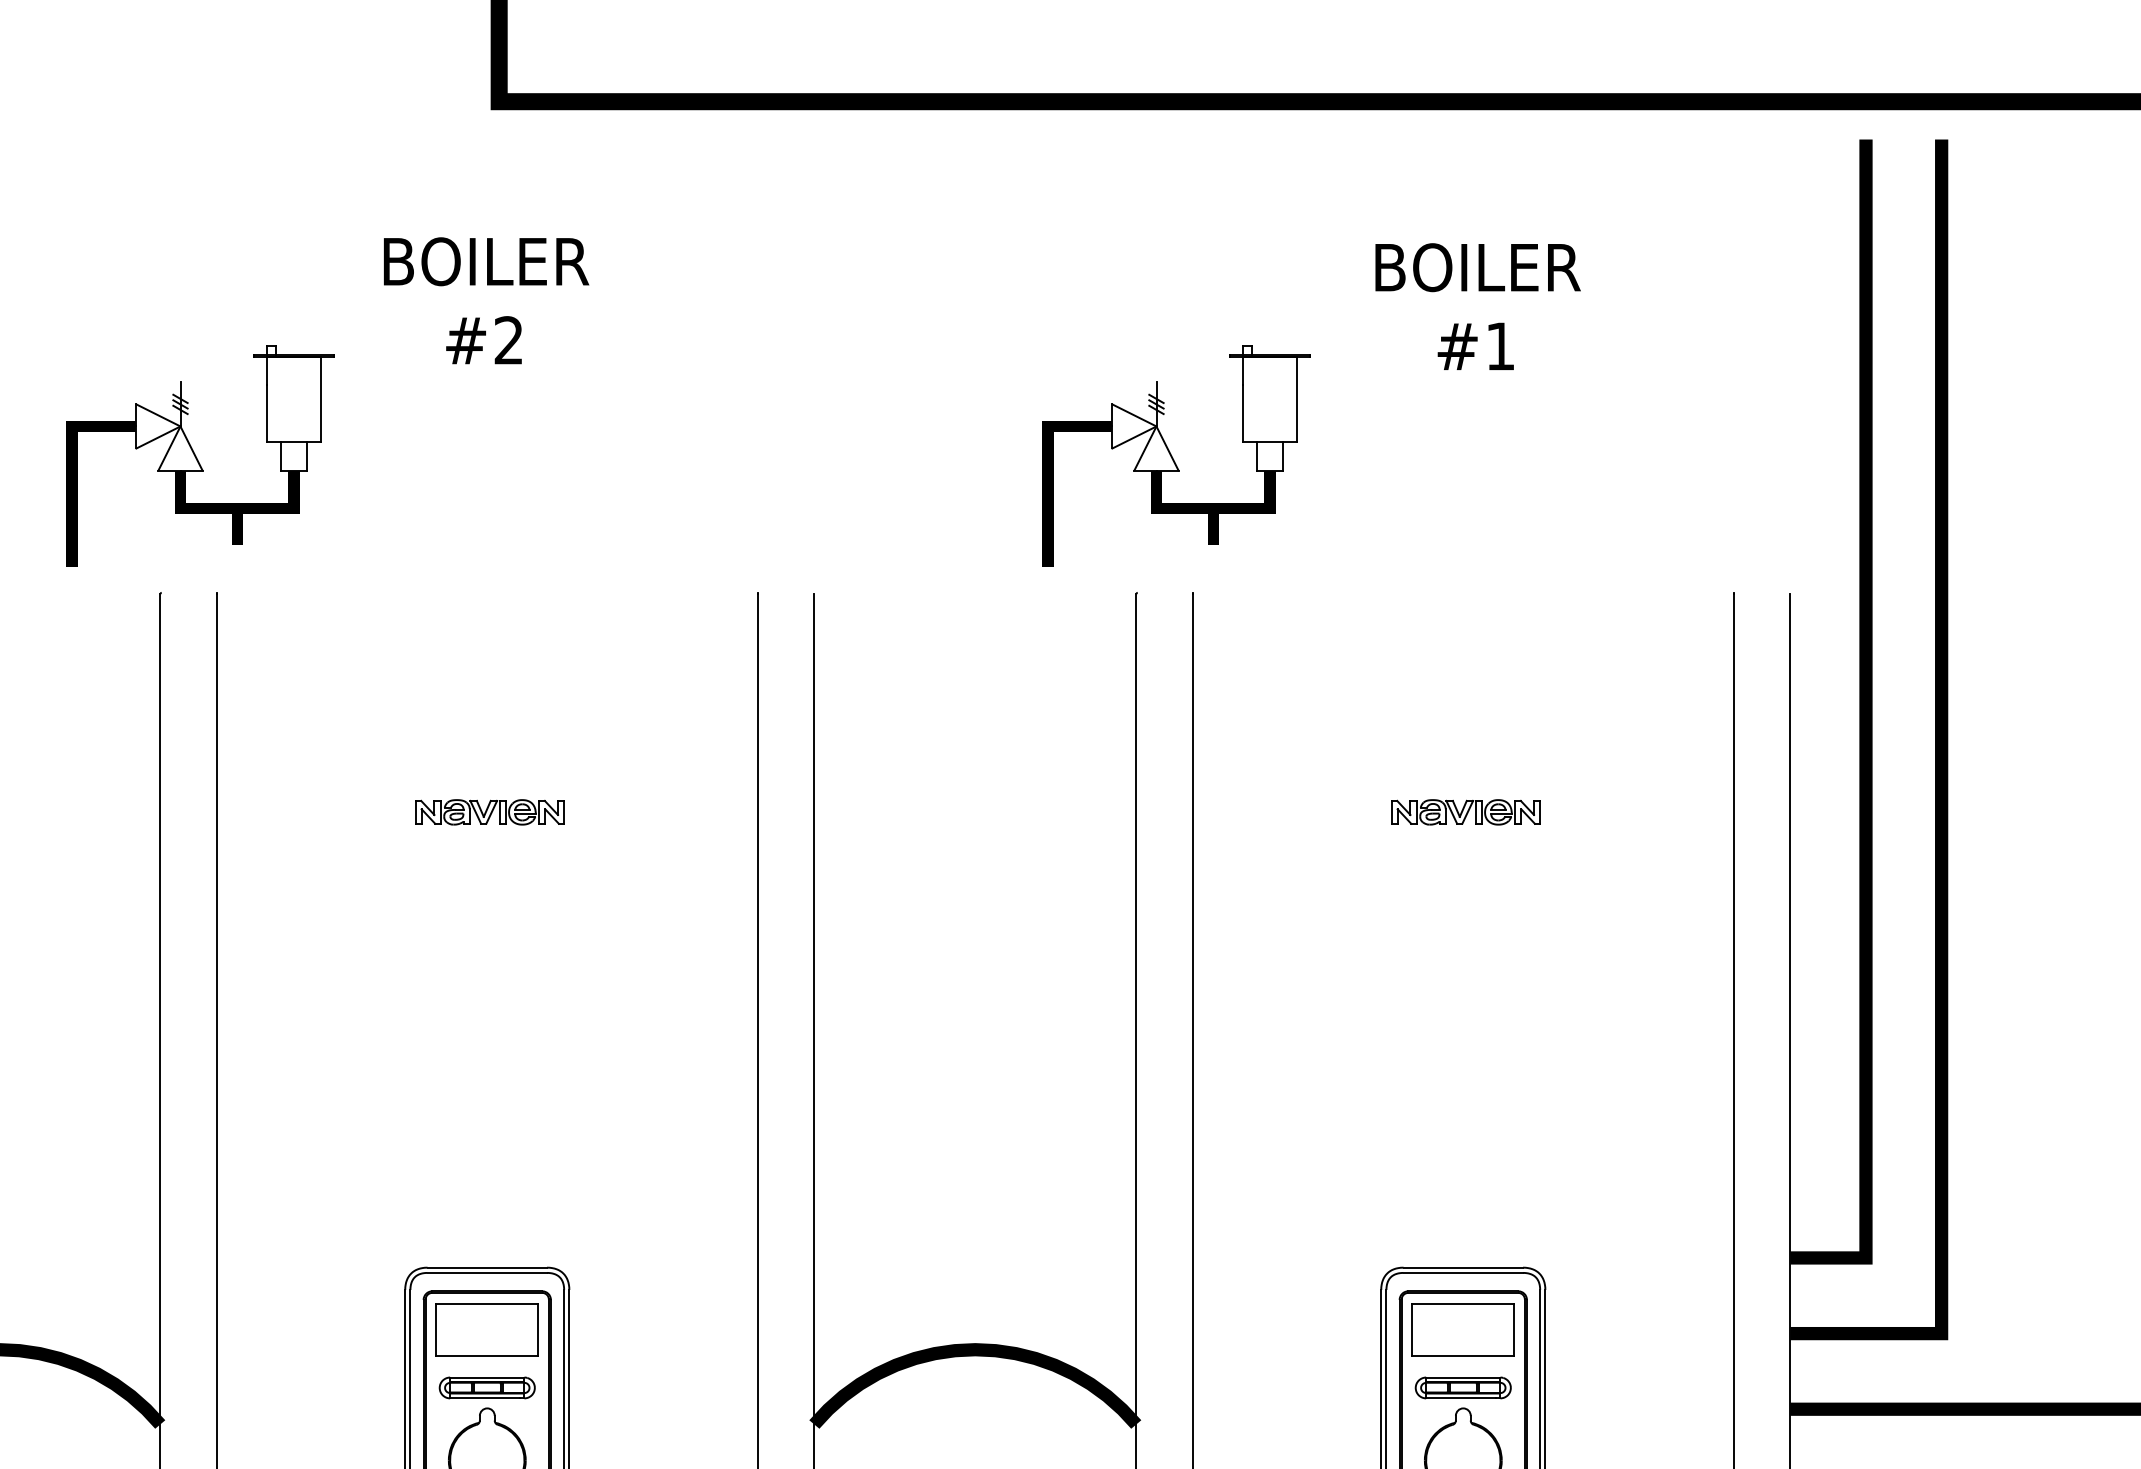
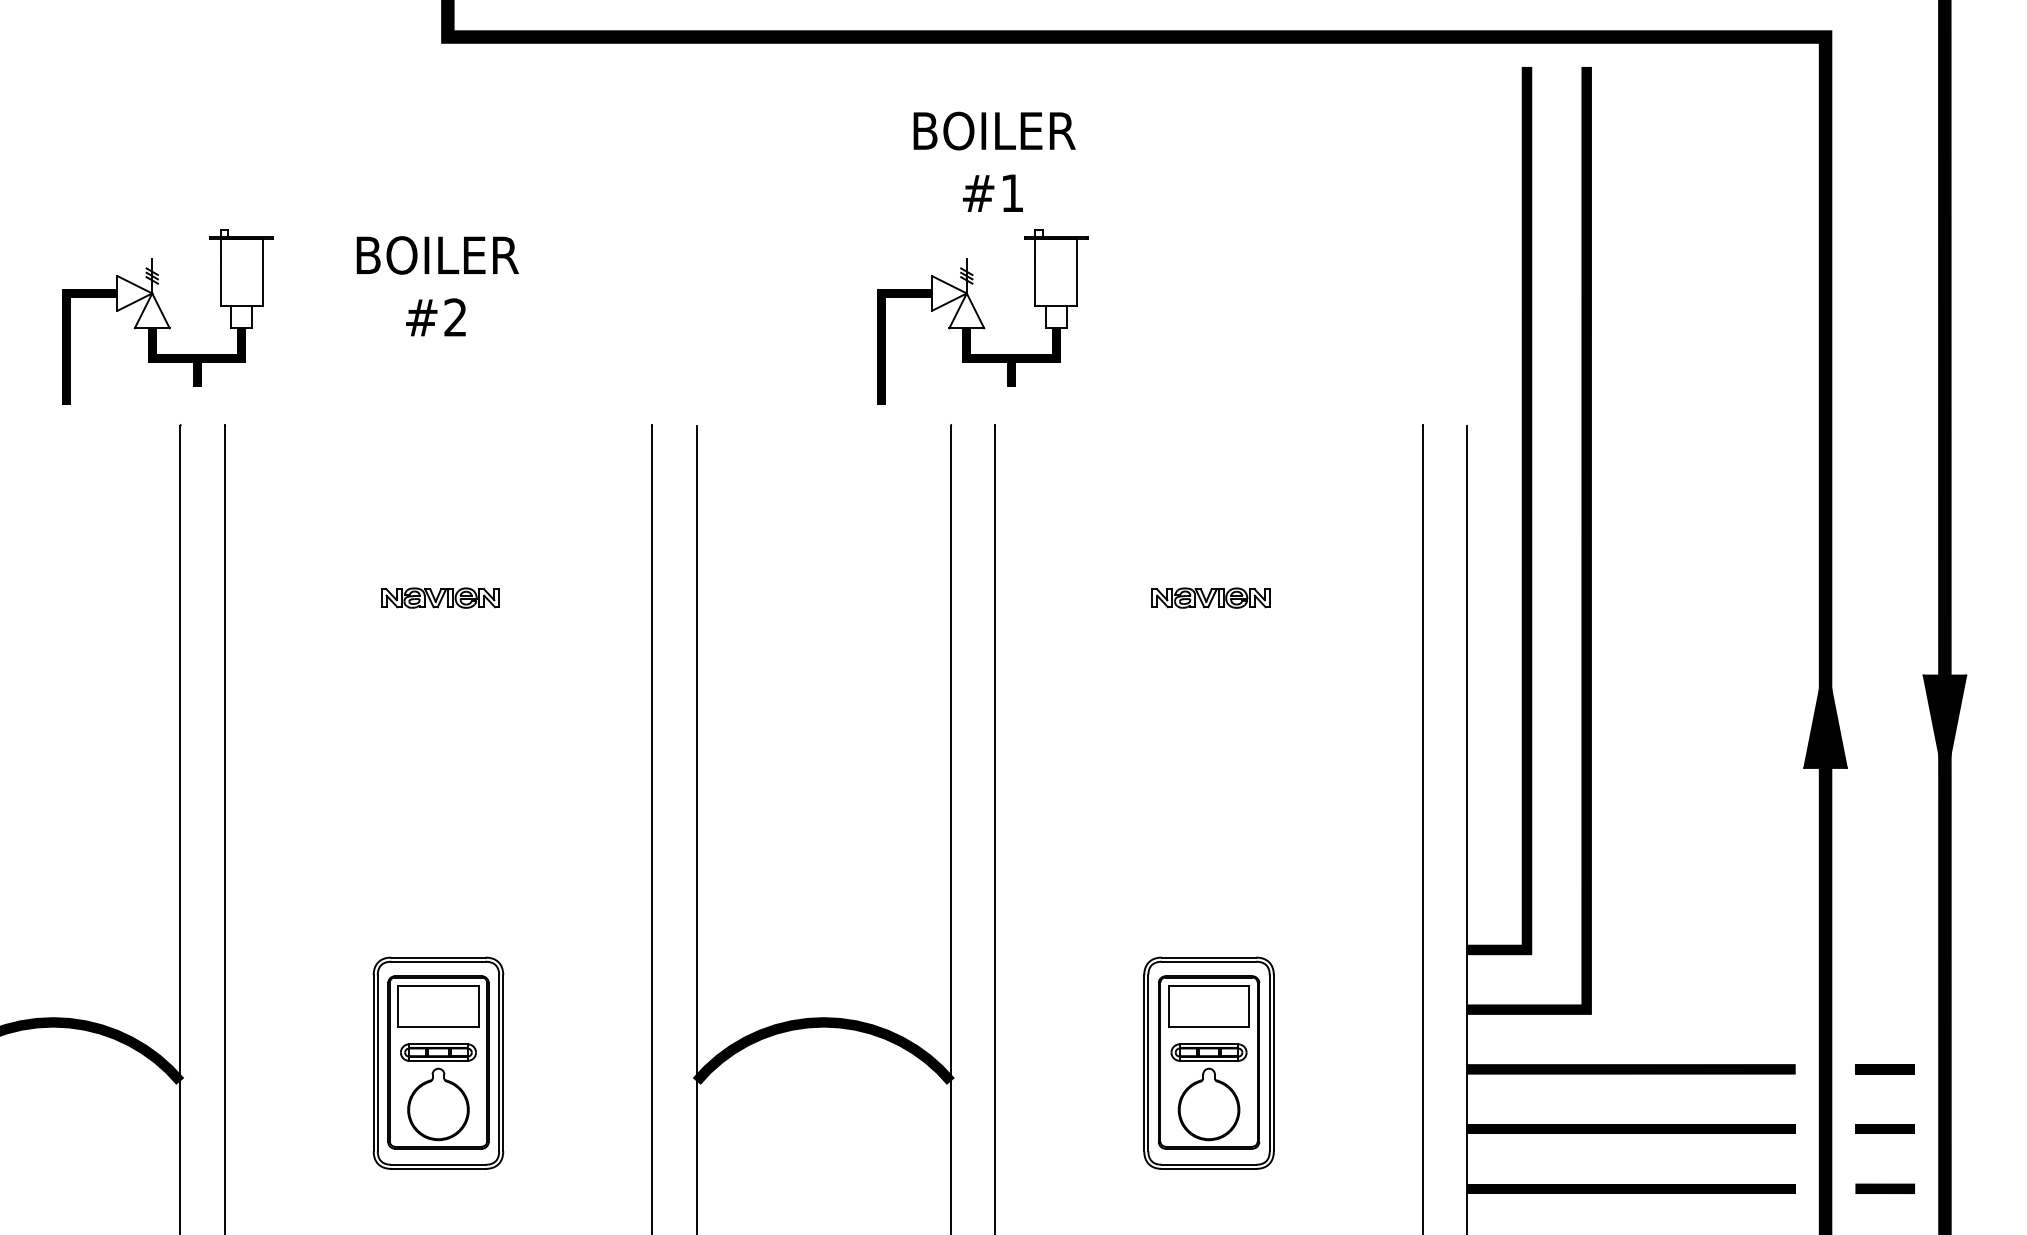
text: (486, 301) -> (437, 286), moved
text: (1477, 306) -> (994, 161), moved
part: (199, 455) -> (167, 316), moved

